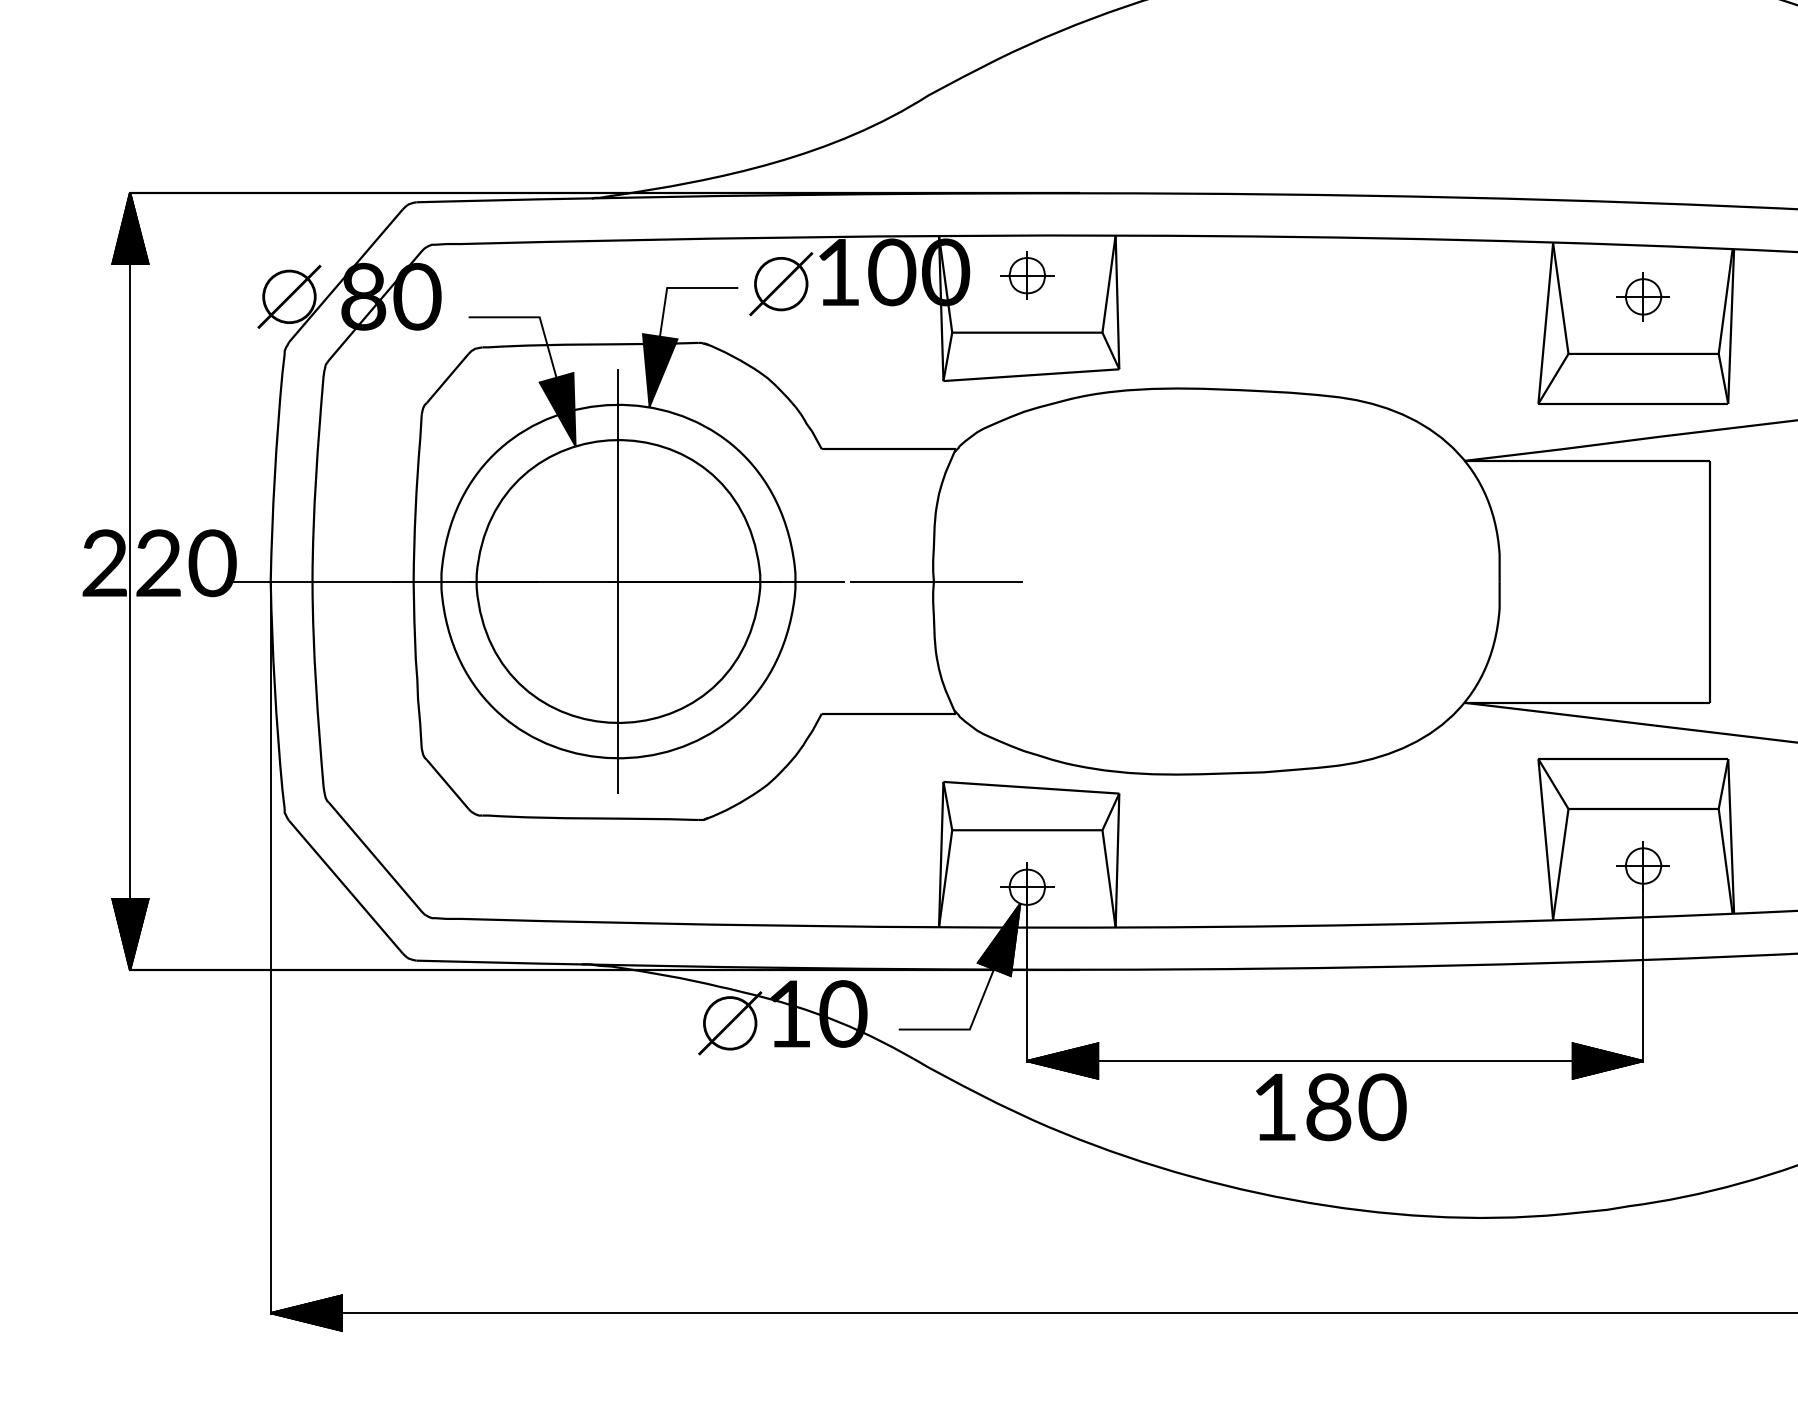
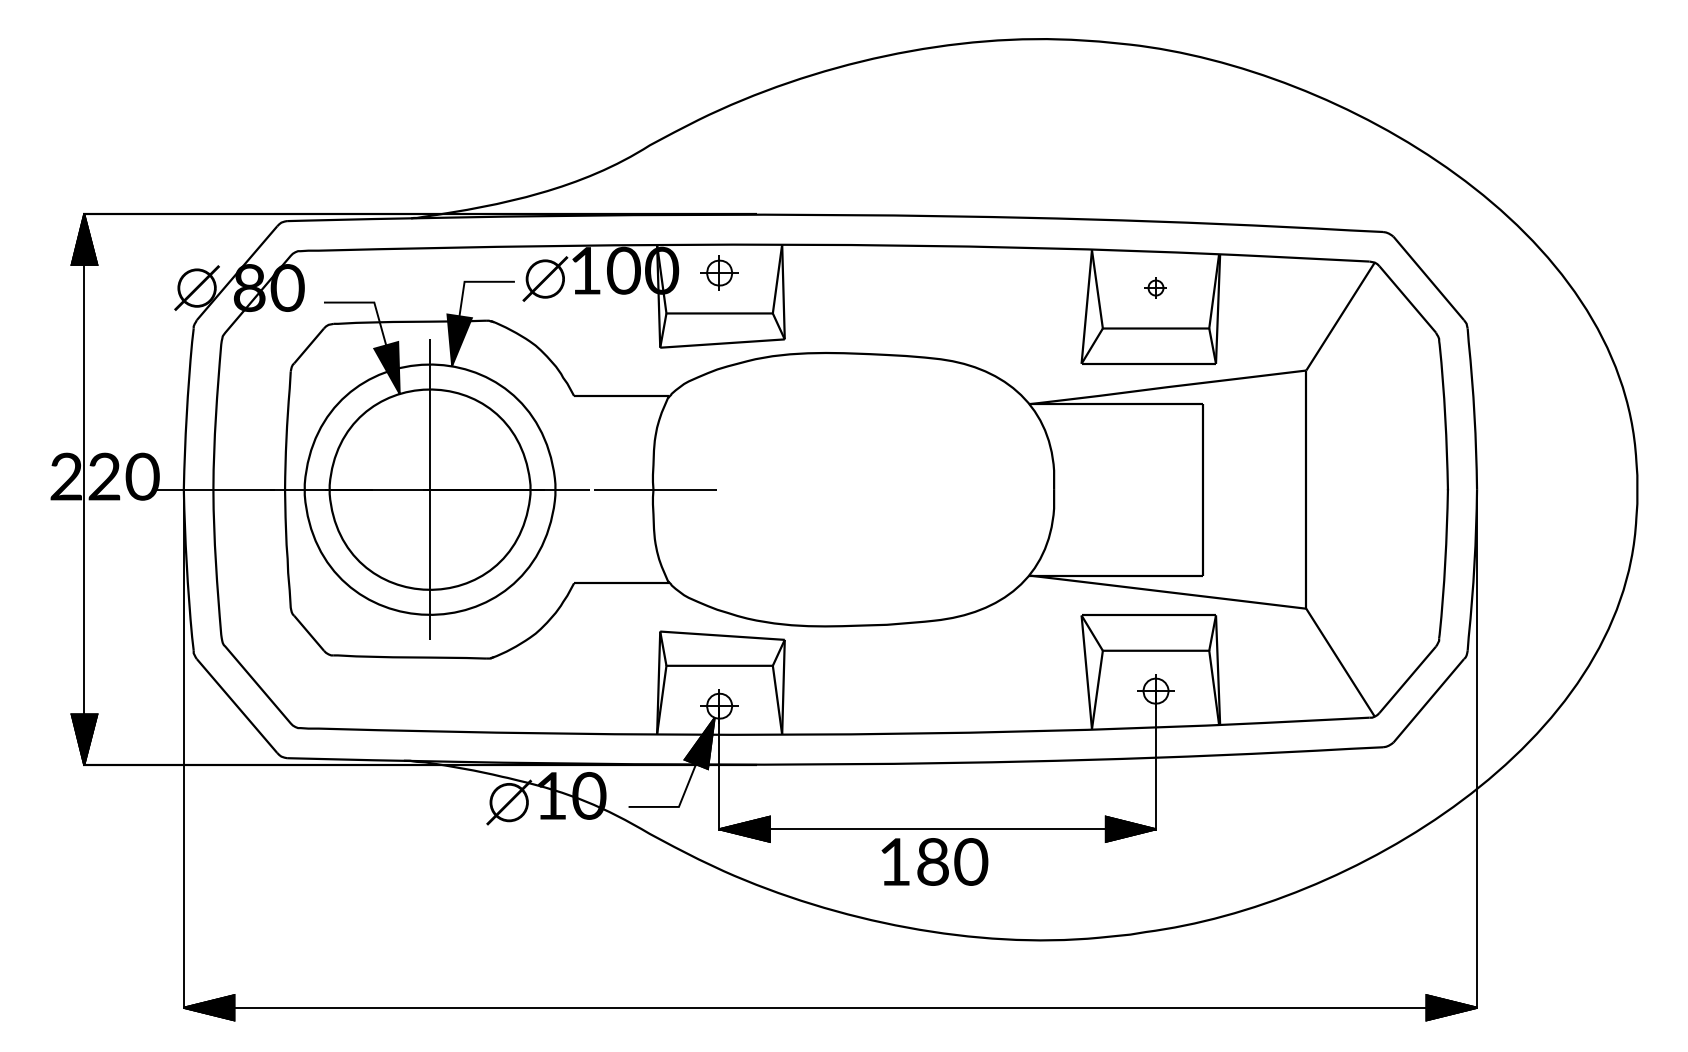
part: (1642, 296) -> (1155, 287), size x0.6

